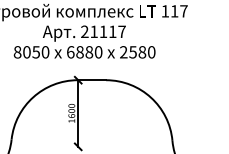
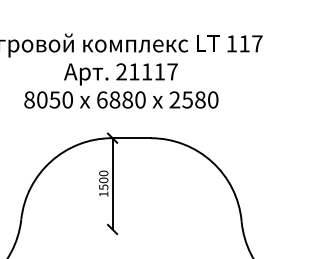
text: (71, 116) -> (103, 187), 1600 -> 1500

